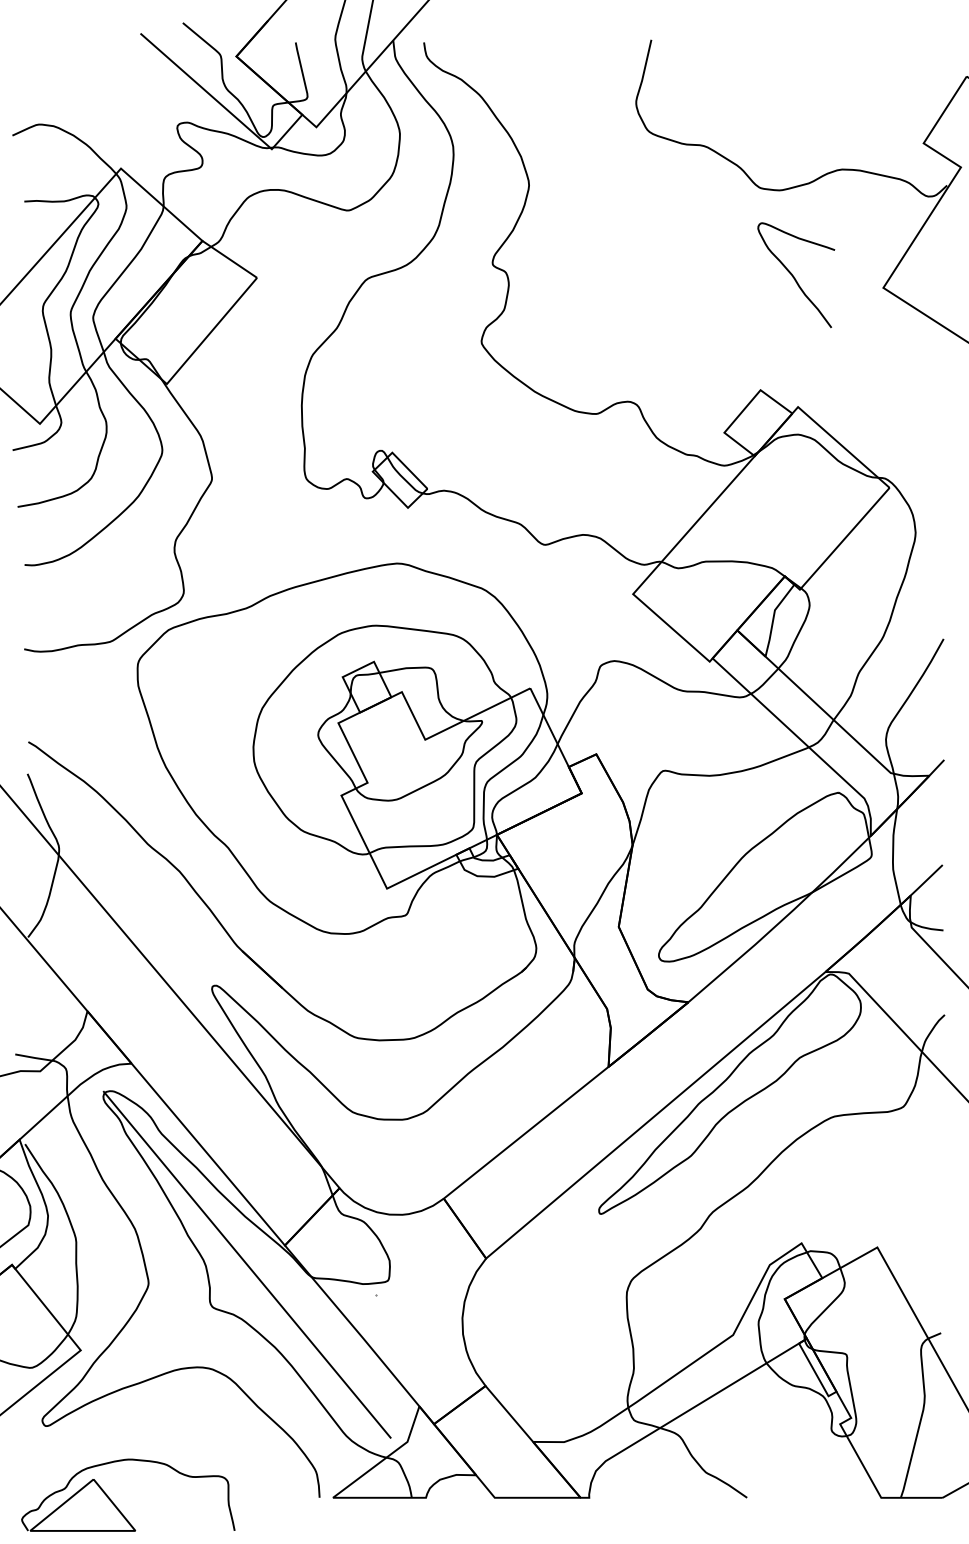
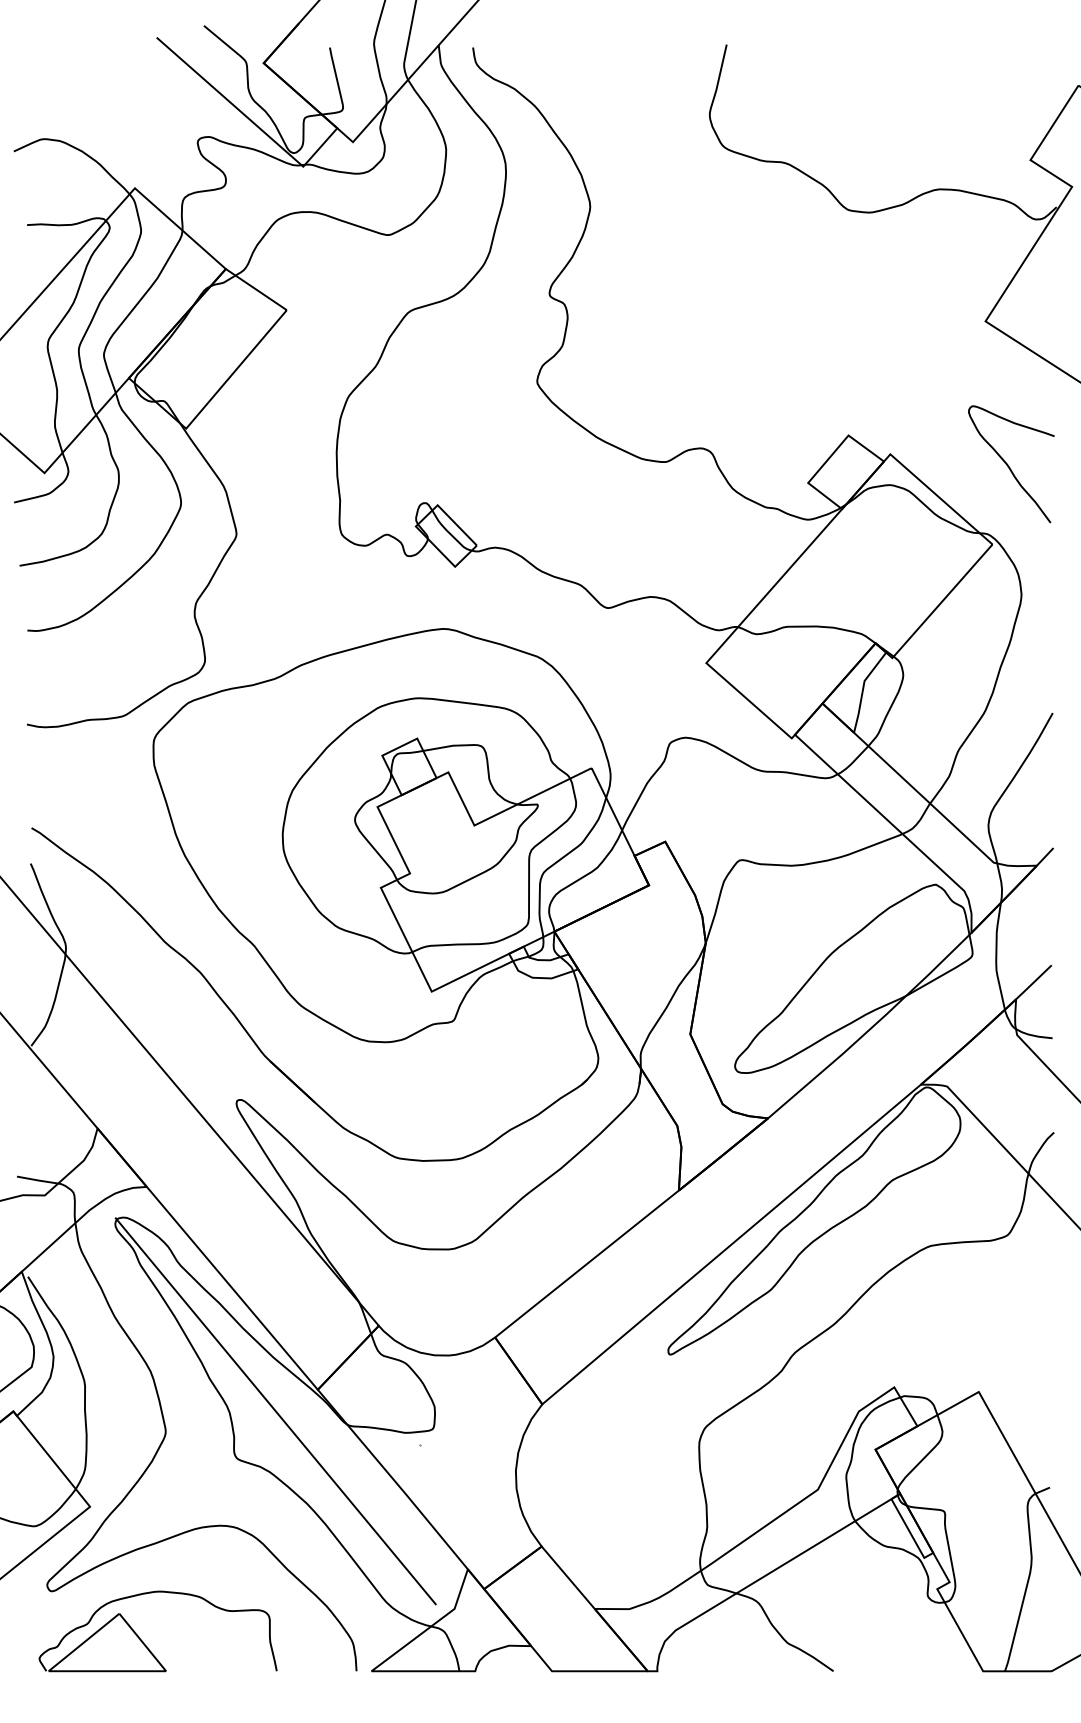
curve: (794, 277) -> (1009, 466), moved
part: (116, 1505) -> (144, 1642), moved

